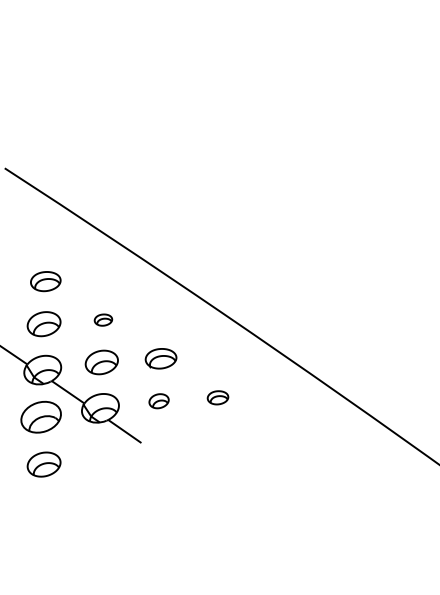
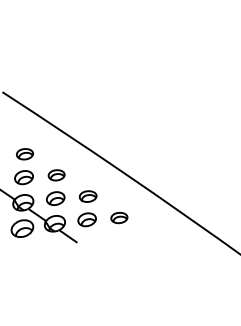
part: (103, 320) -> (56, 175), size x1.67
part: (218, 396) -> (119, 217), size x1.43
part: (157, 400) -> (86, 219), size x1.67
part: (43, 464) -> (23, 254), removed

